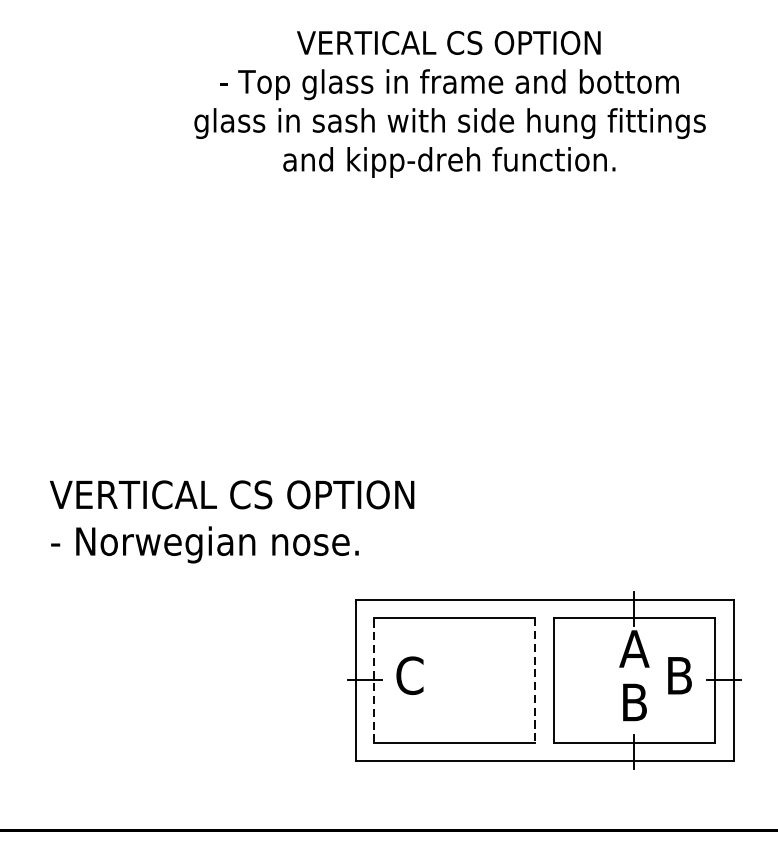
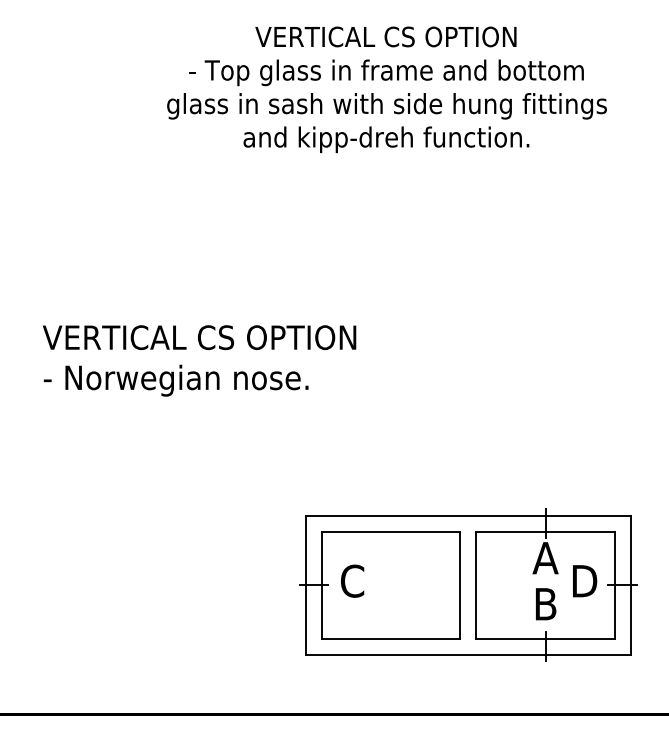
text: (232, 521) -> (199, 360), moved
text: (680, 676) -> (585, 581), B -> D
line: (373, 680) -> (321, 585), dashed -> solid
line: (535, 680) -> (460, 585), dashed -> solid

